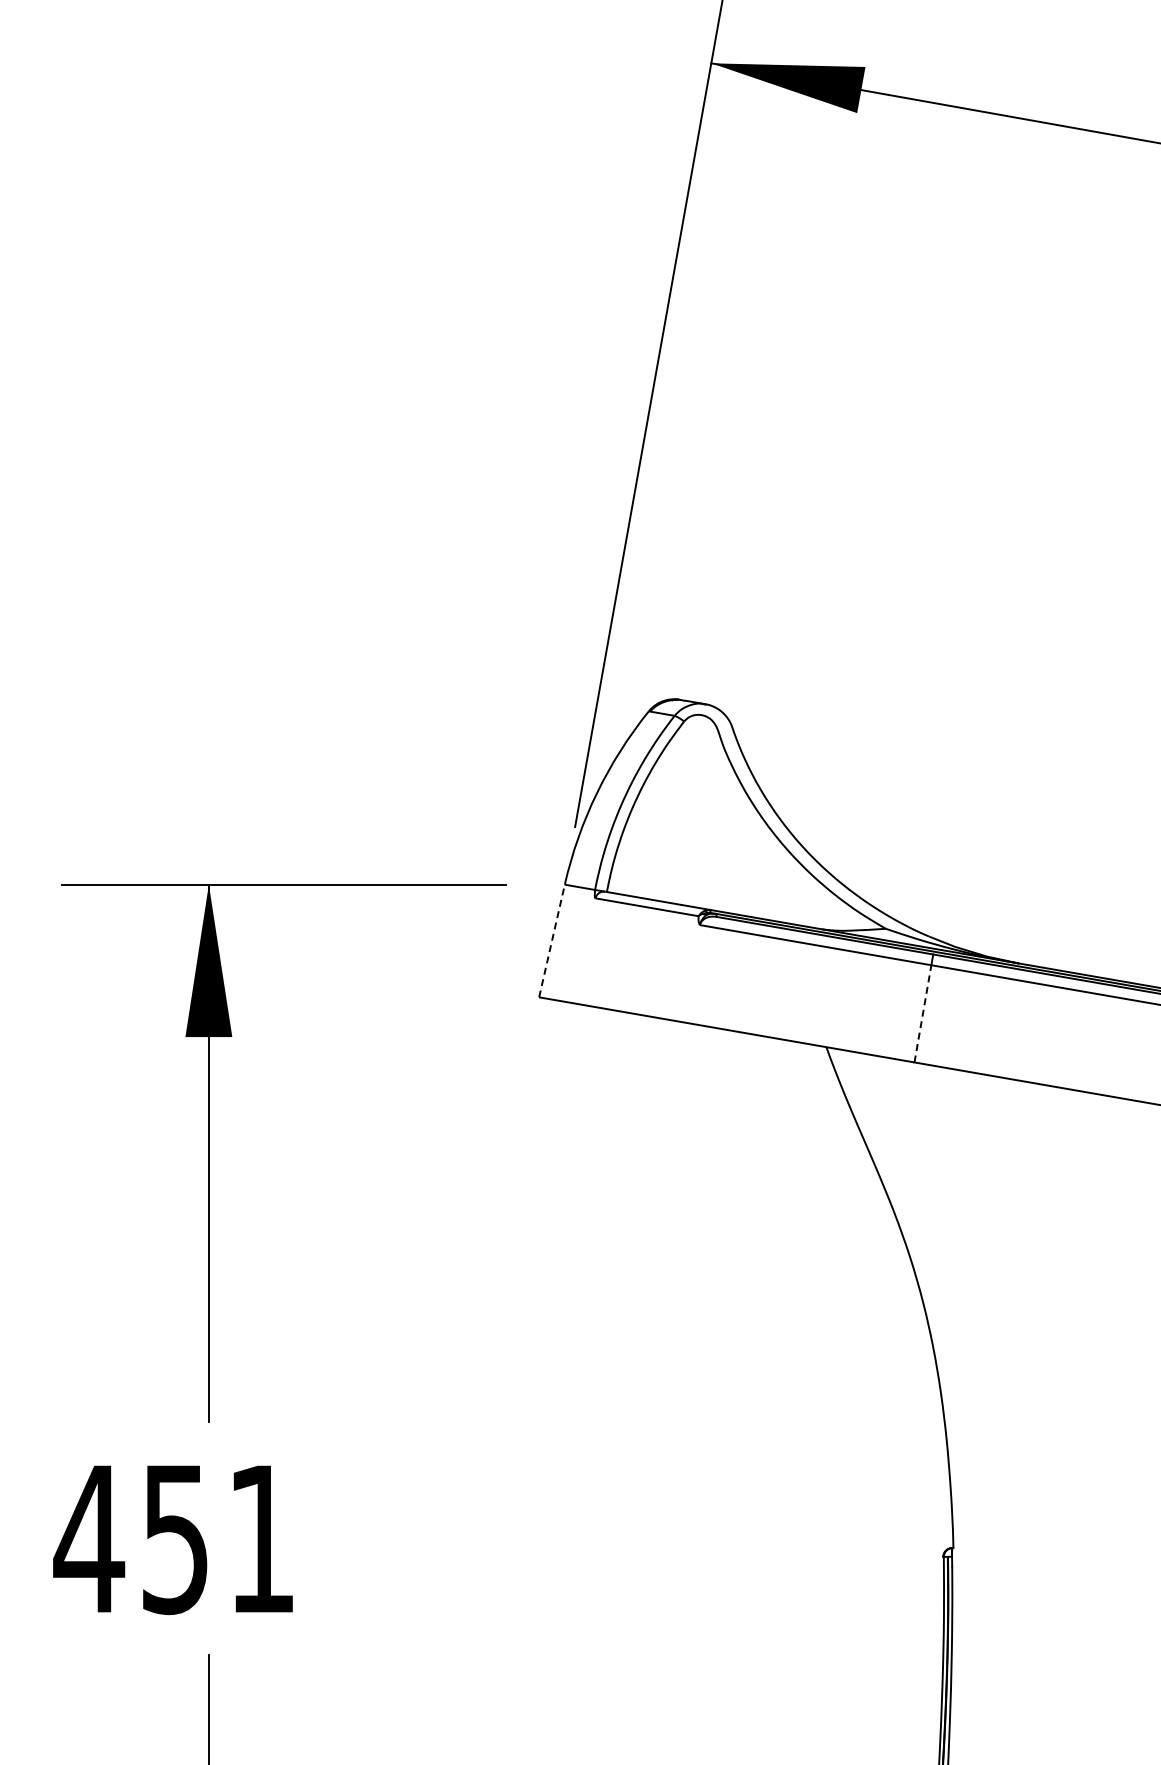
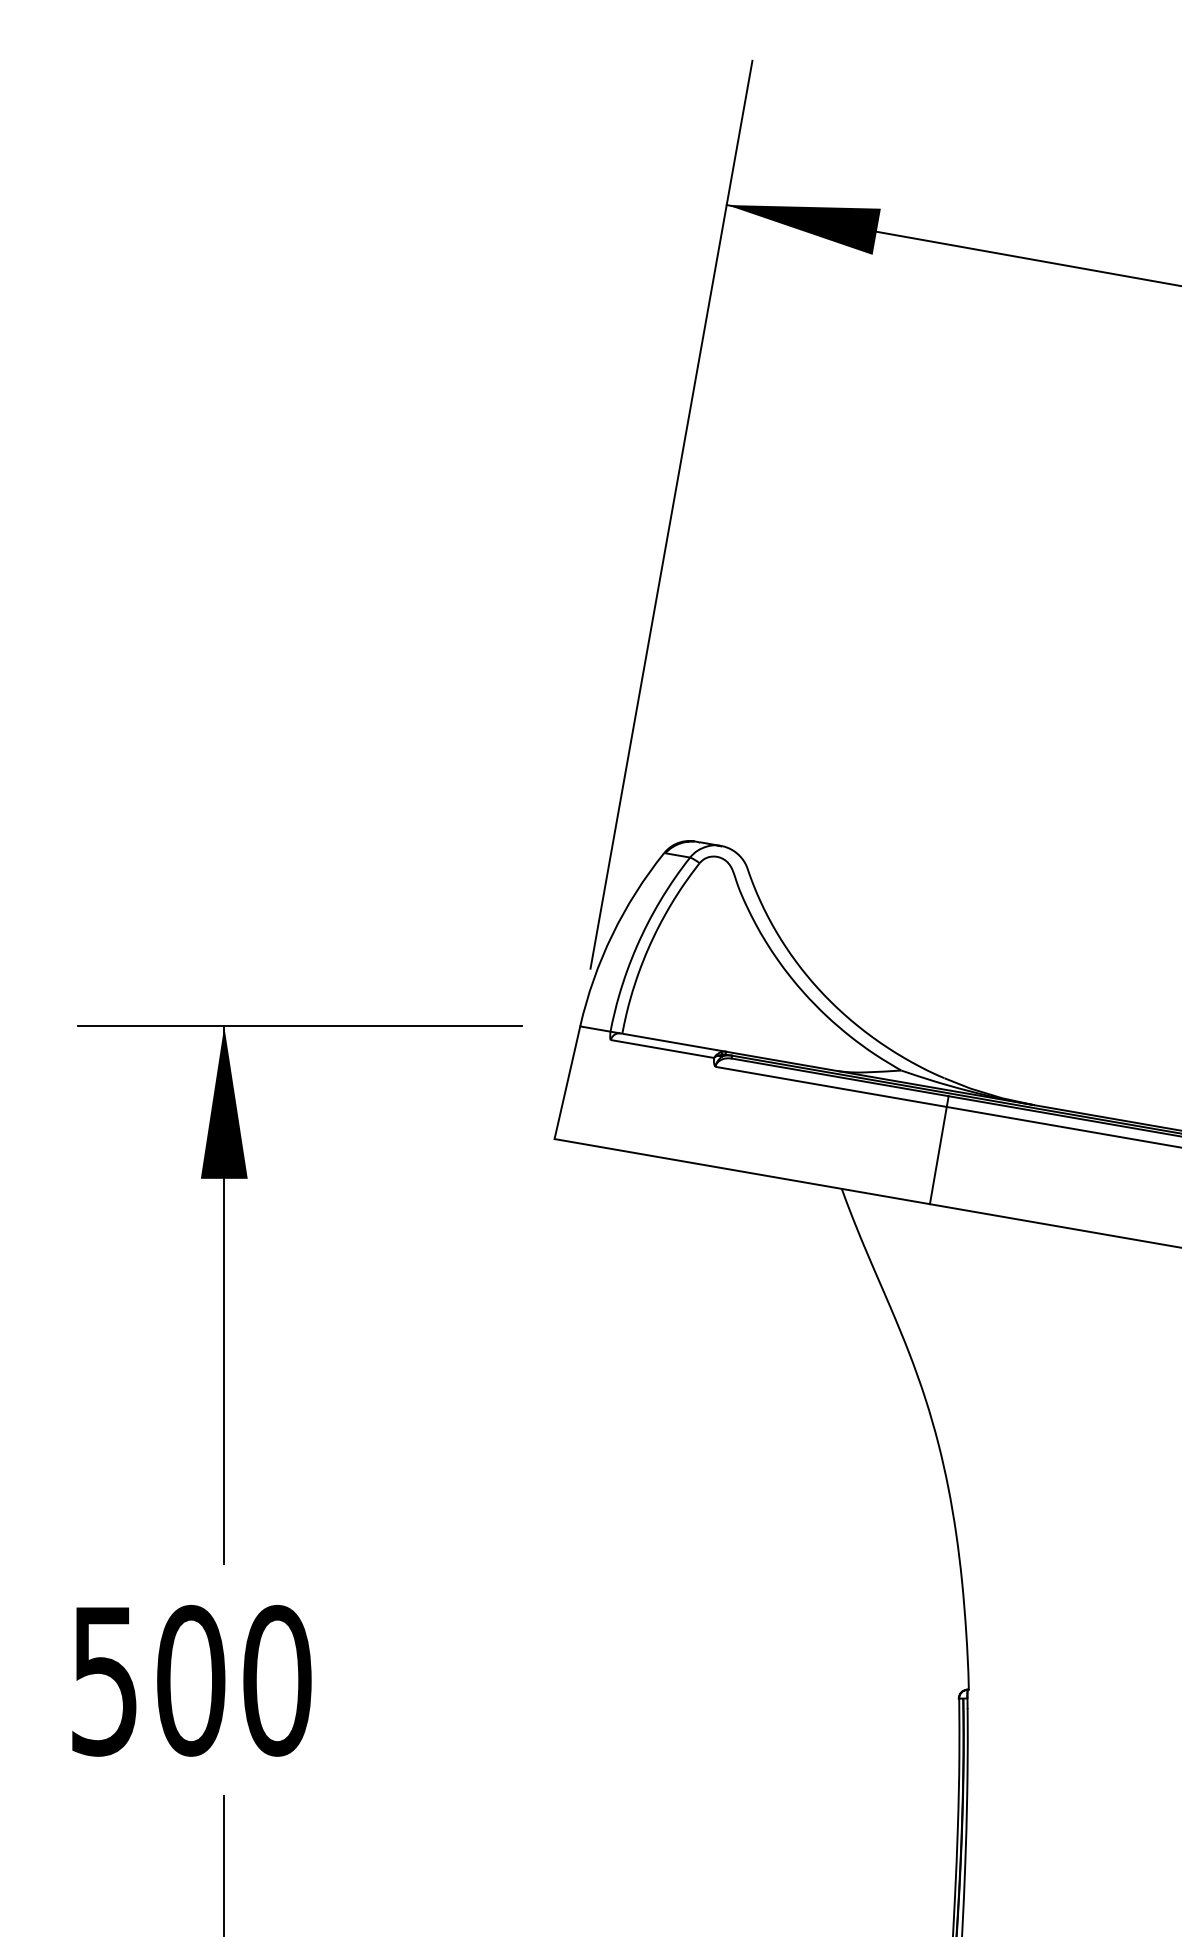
line: (552, 940) -> (567, 1082), dashed -> solid
line: (923, 1013) -> (938, 1155), dashed -> solid
text: (174, 1538) -> (189, 1680), 451 -> 500

